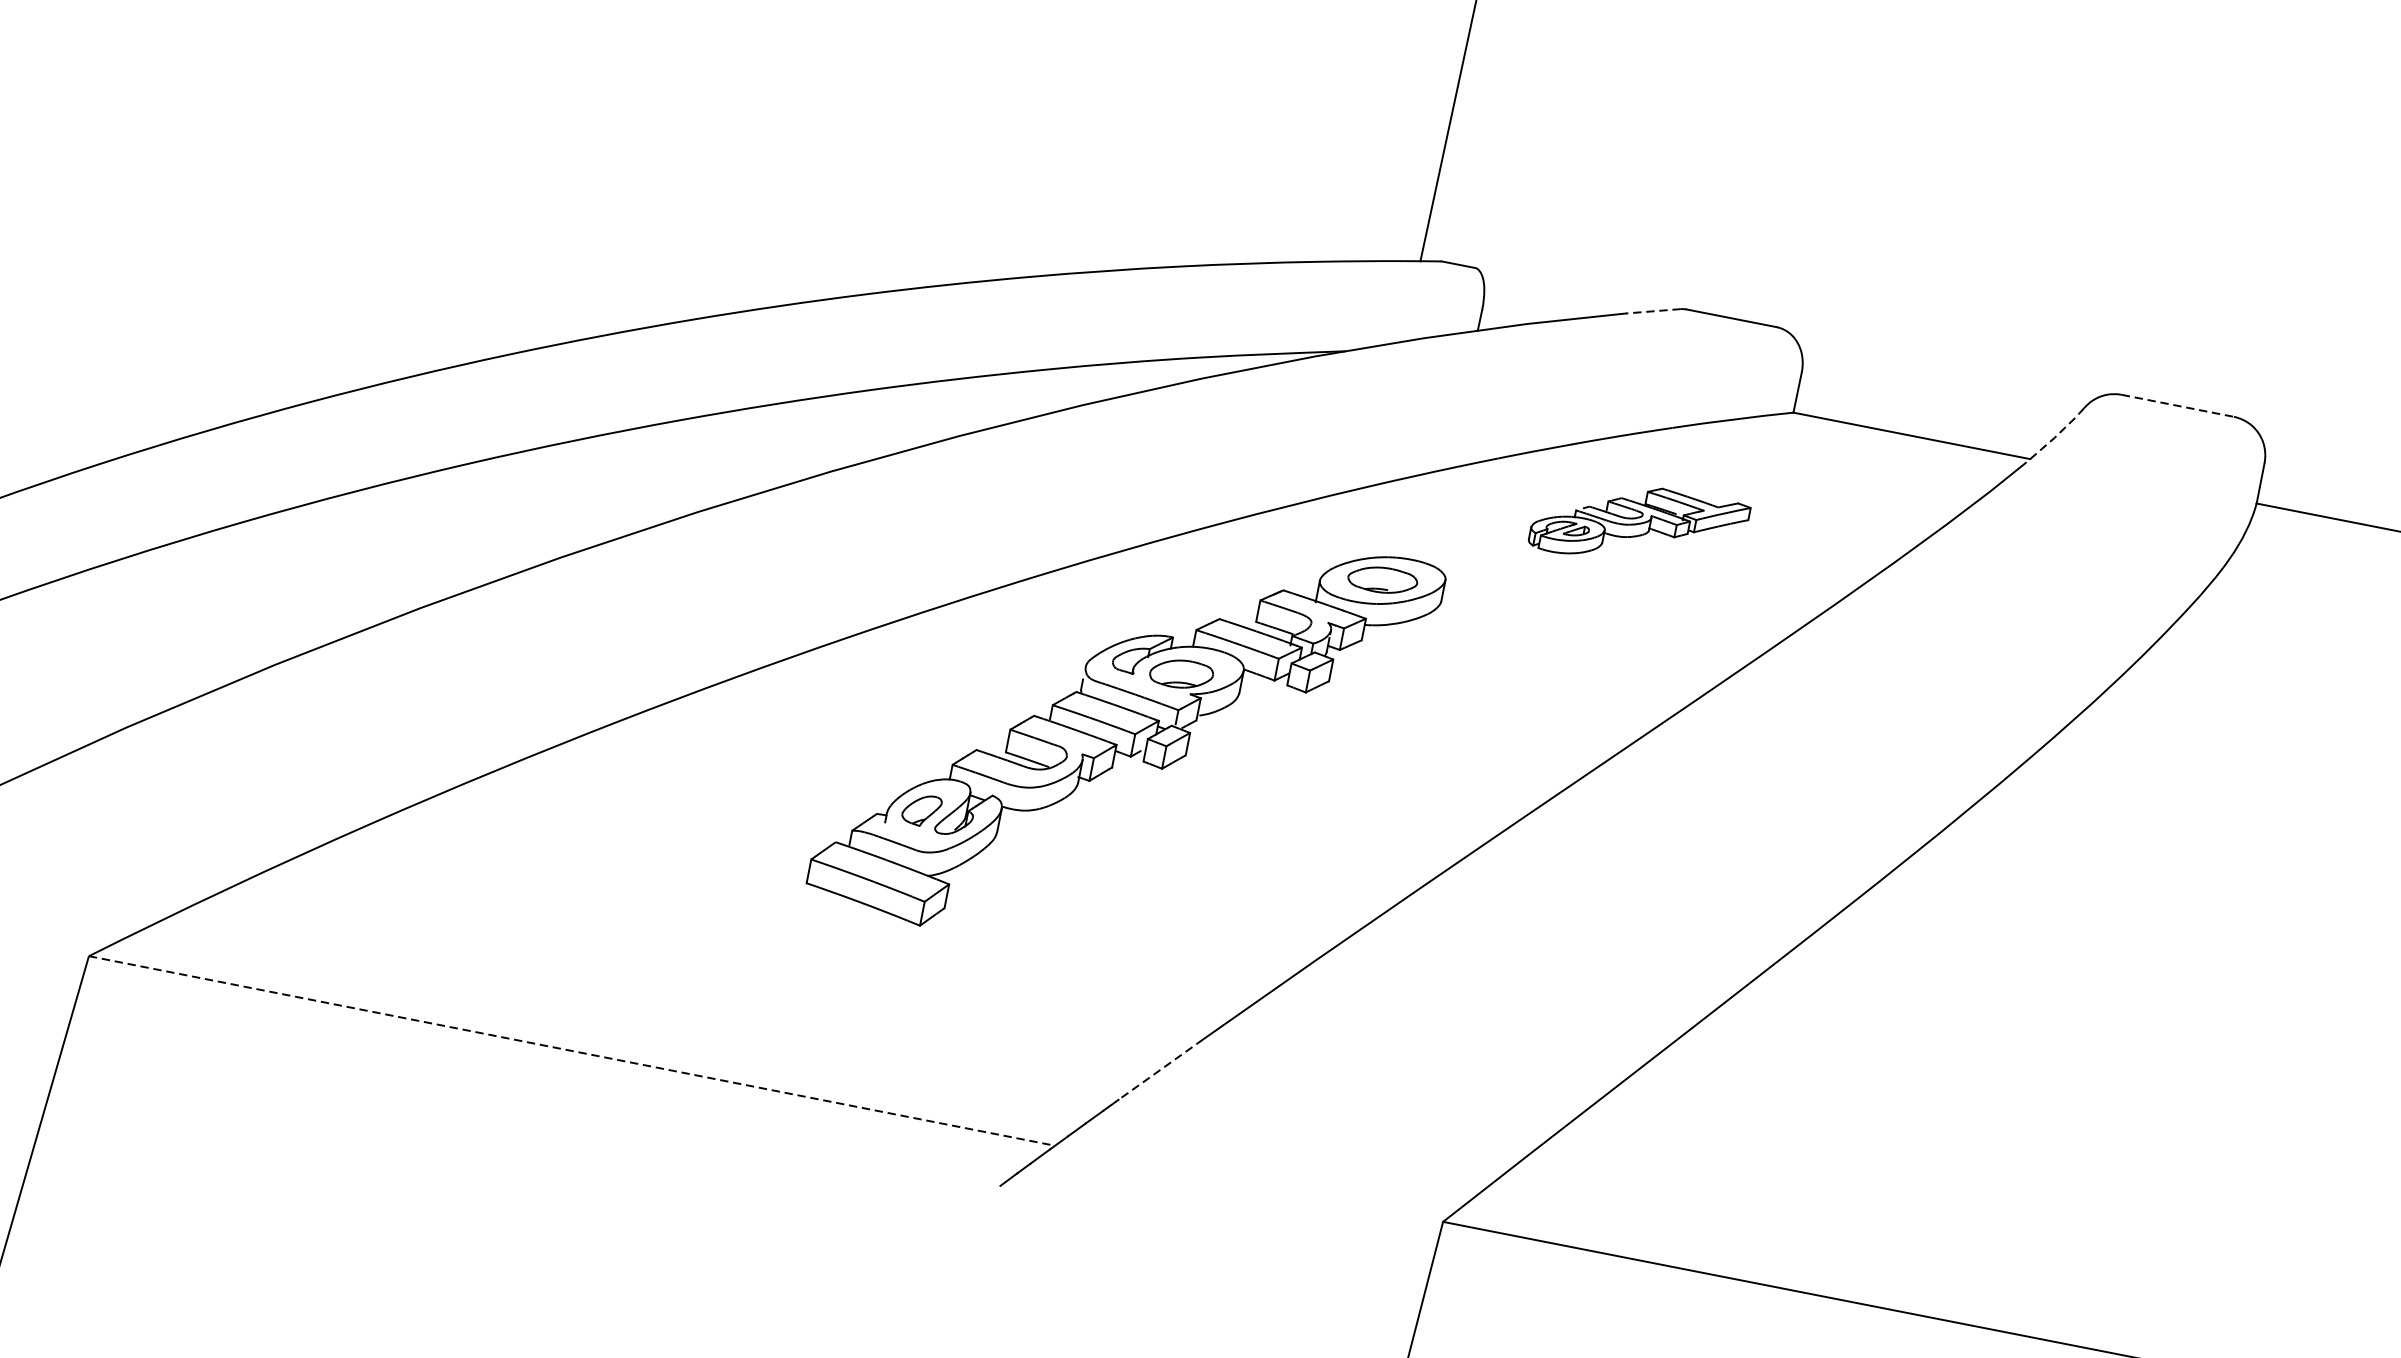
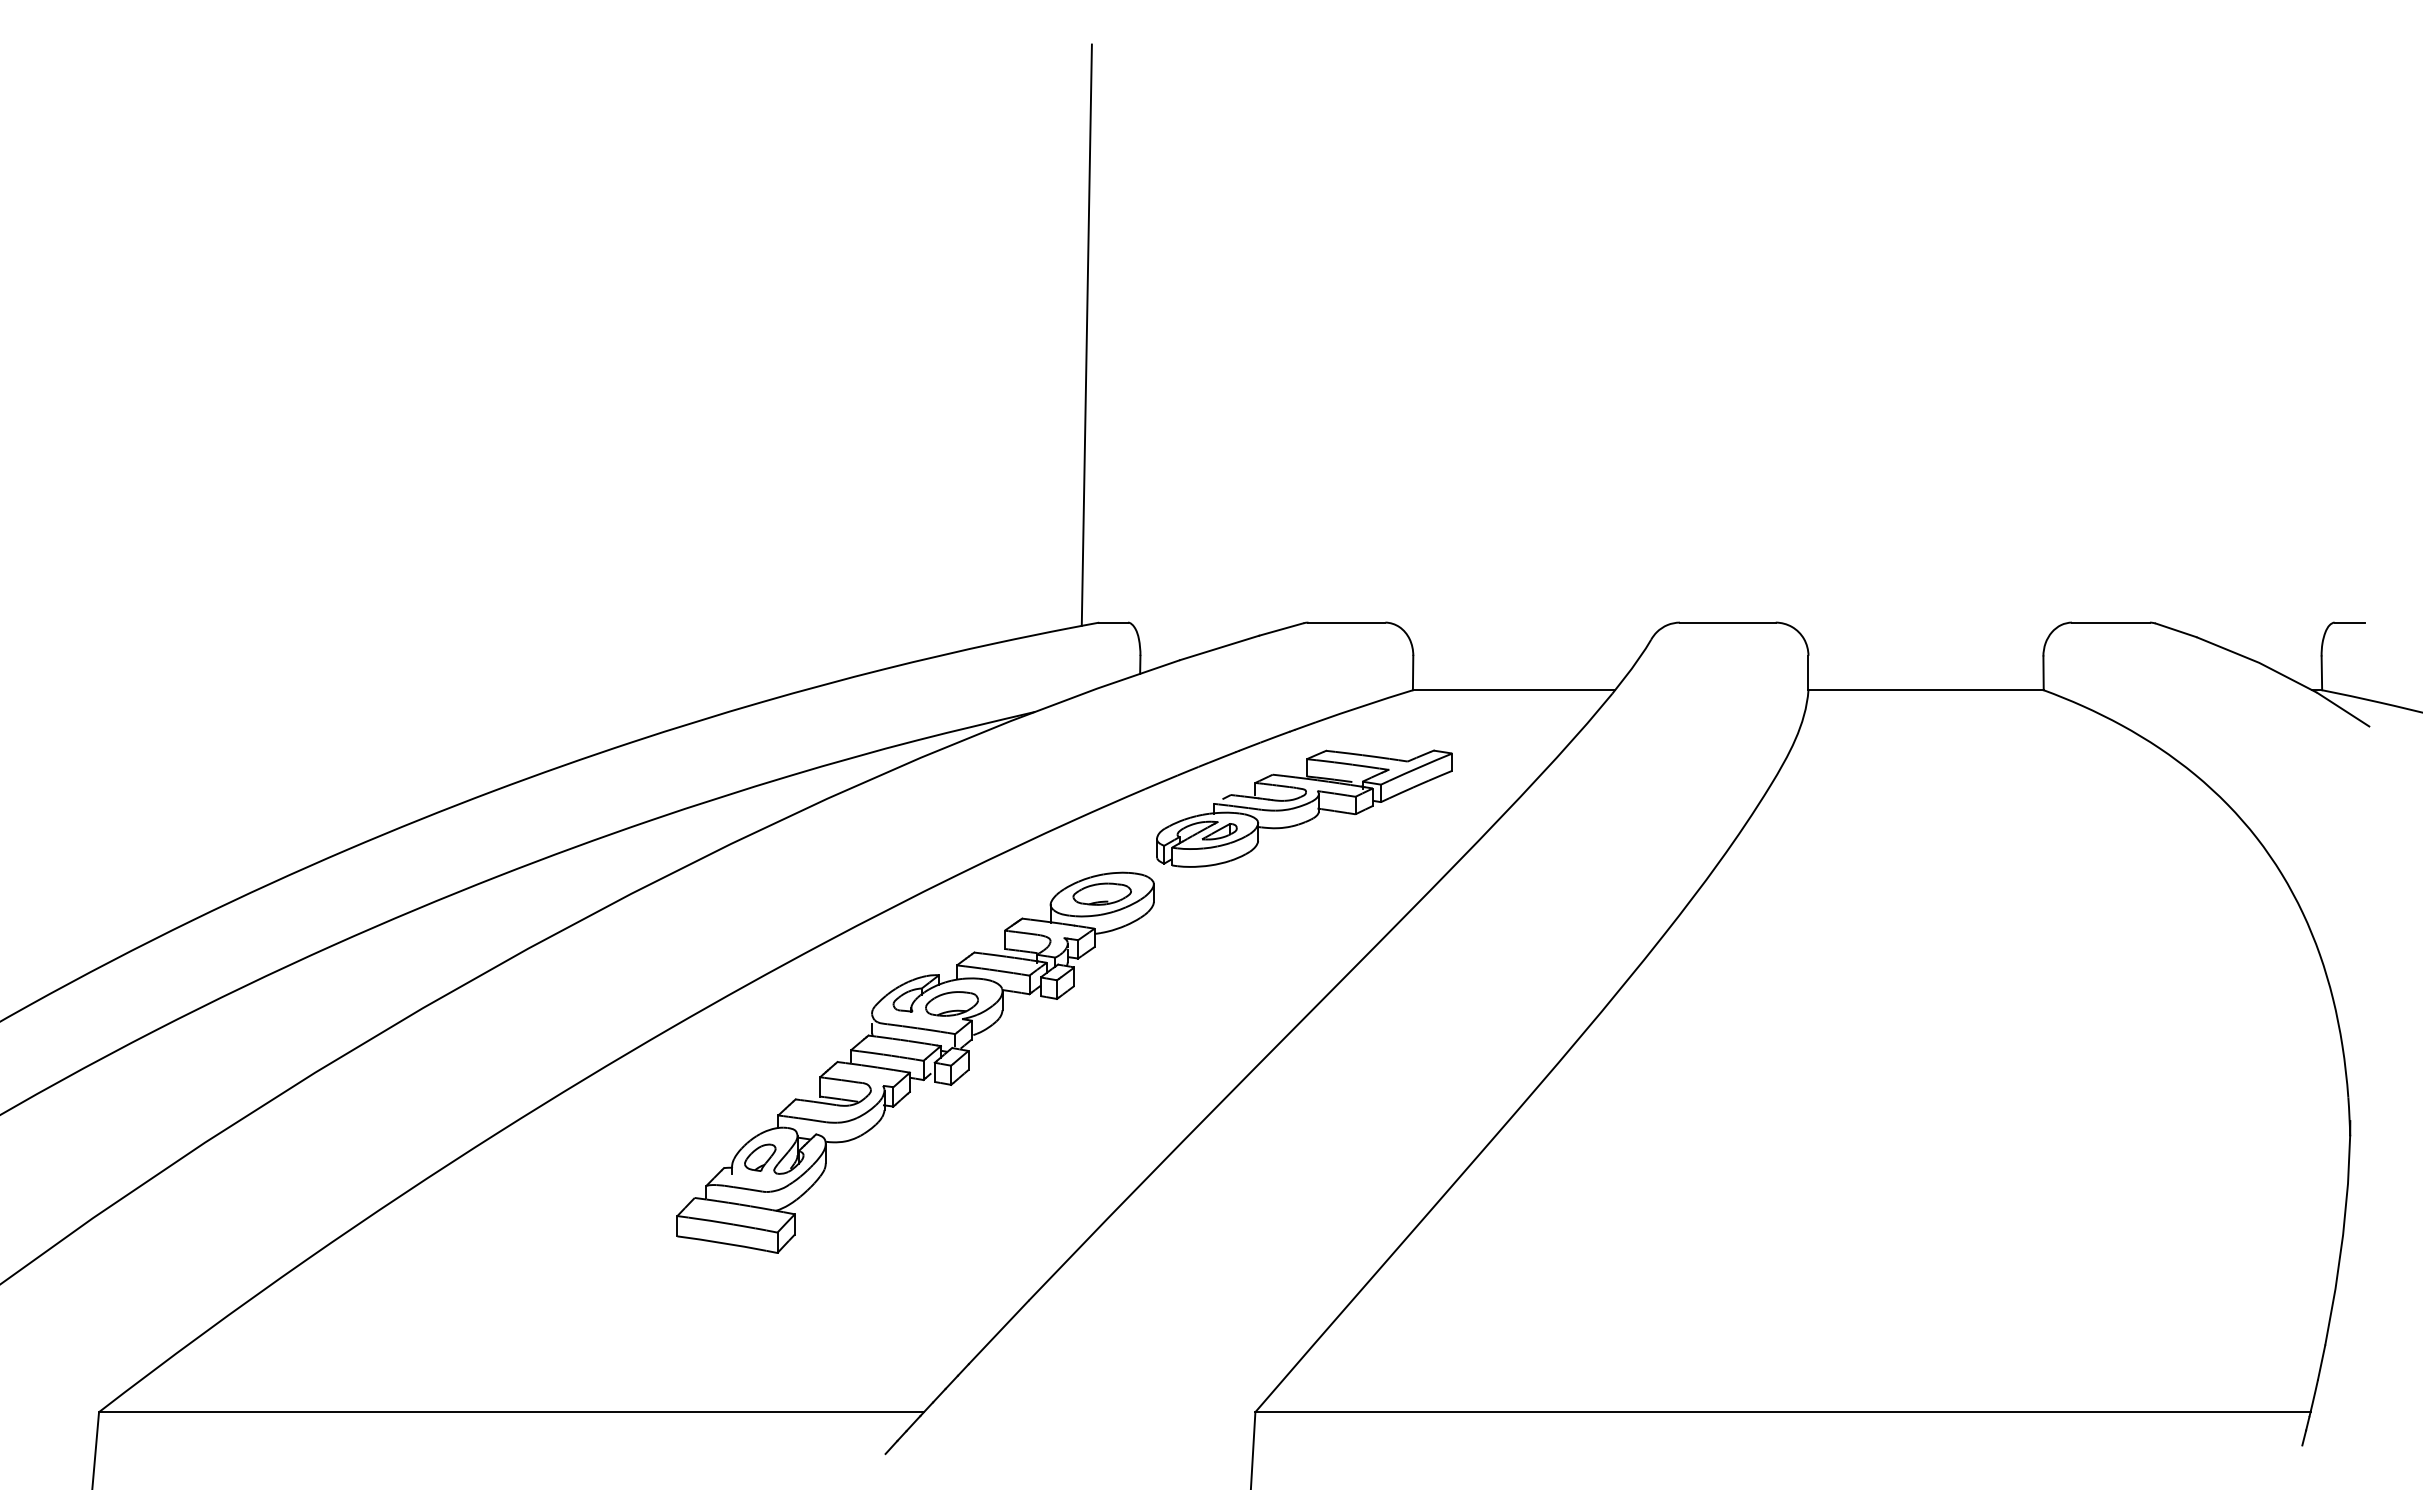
line: (1652, 311) -> (1280, 629), dashed -> solid
line: (2177, 405) -> (1727, 622), dashed -> solid
line: (2055, 436) -> (1632, 667), dashed -> solid
part: (1639, 526) -> (1304, 808), size x1.67
line: (571, 1051) -> (511, 1412), dashed -> solid
line: (1160, 1069) -> (998, 1332), dashed -> solid

